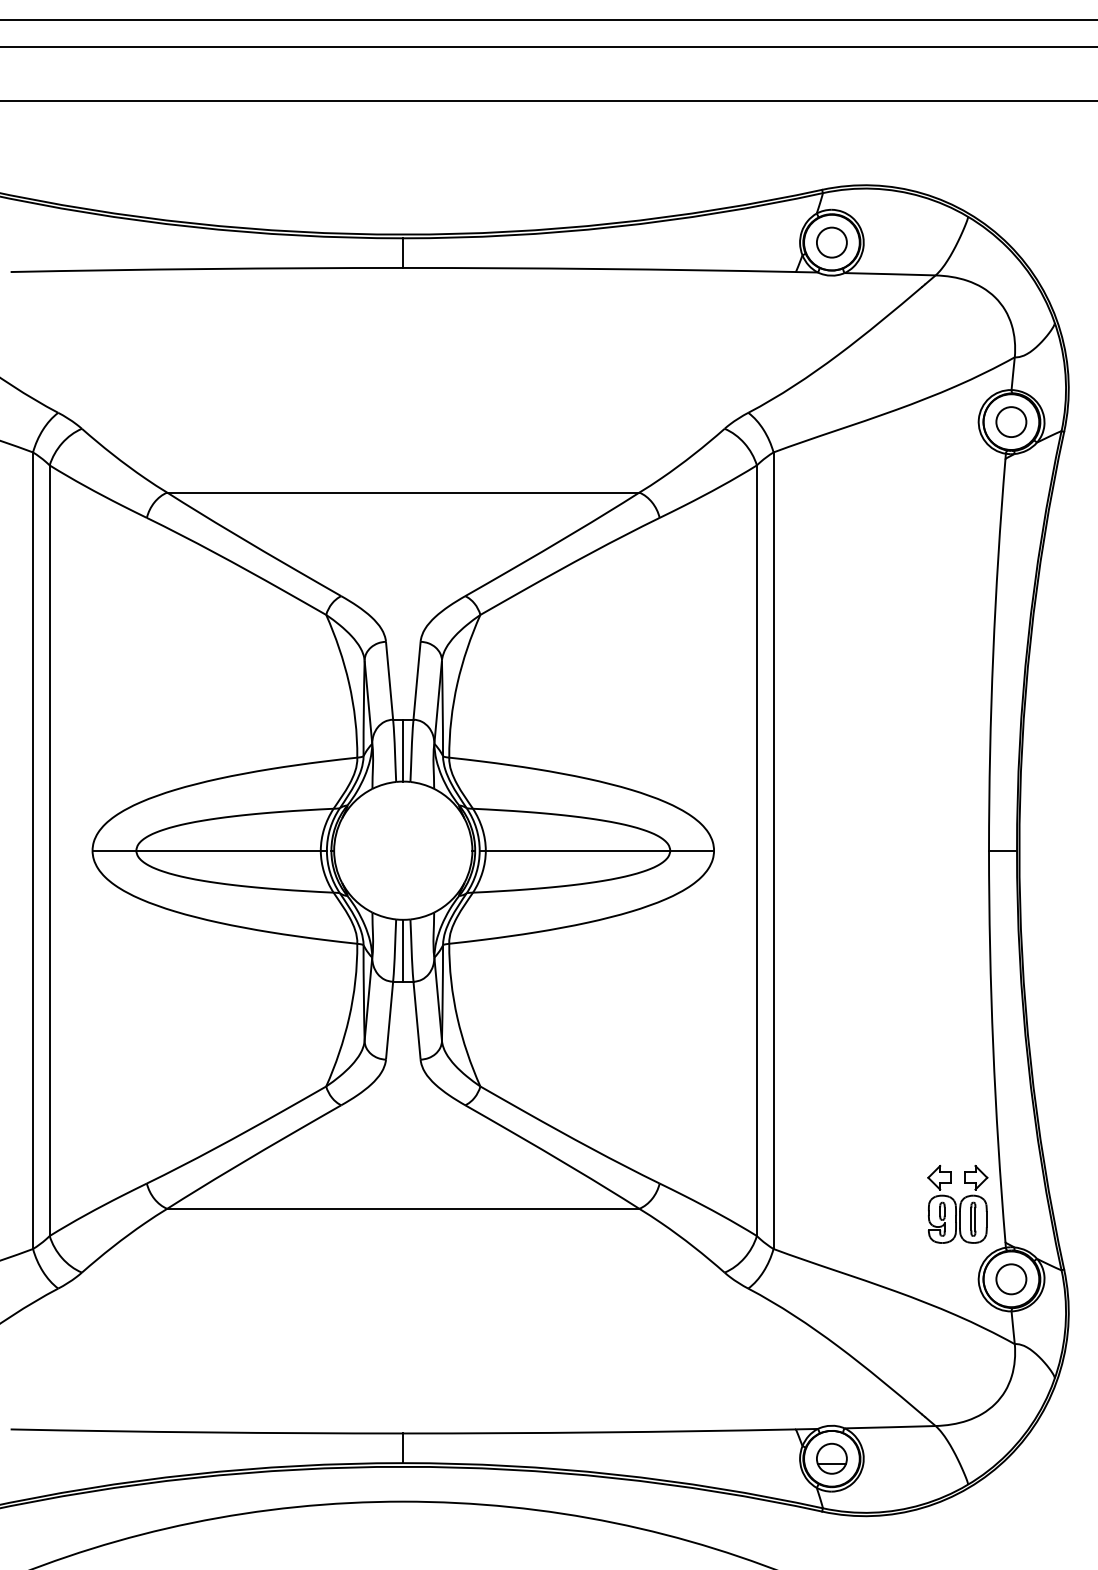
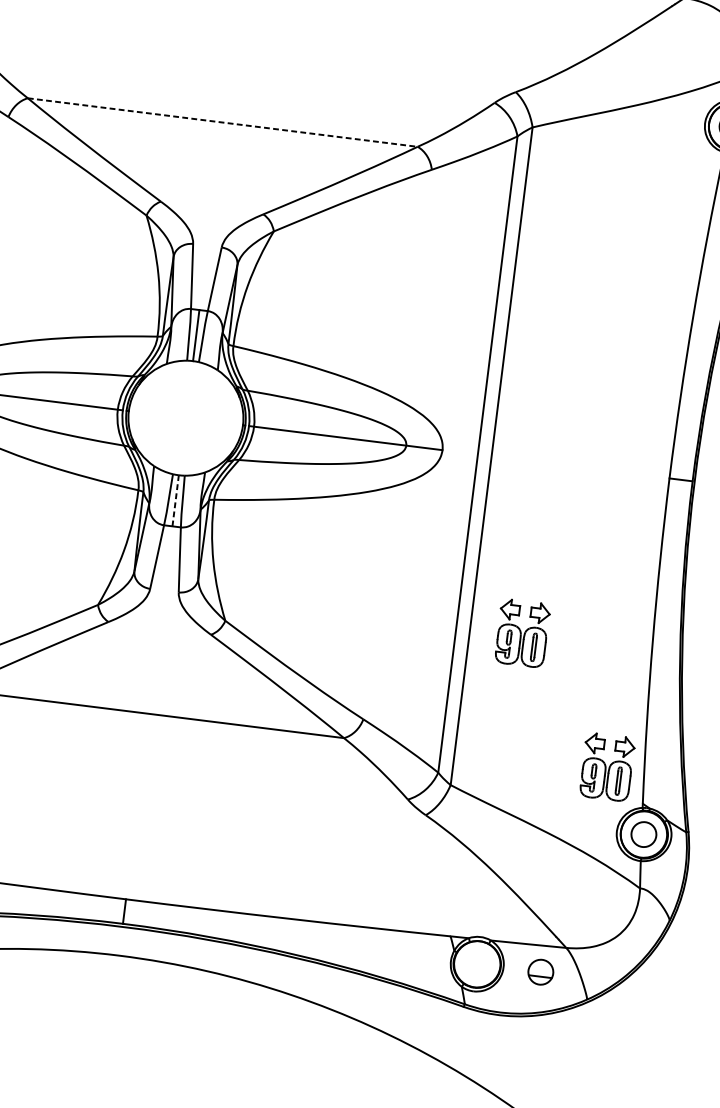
line: (403, 492) -> (222, 122), solid -> dashed
line: (403, 950) -> (175, 500), solid -> dashed
part: (836, 1057) -> (522, 633), added
part: (831, 1458) -> (540, 971), moved

